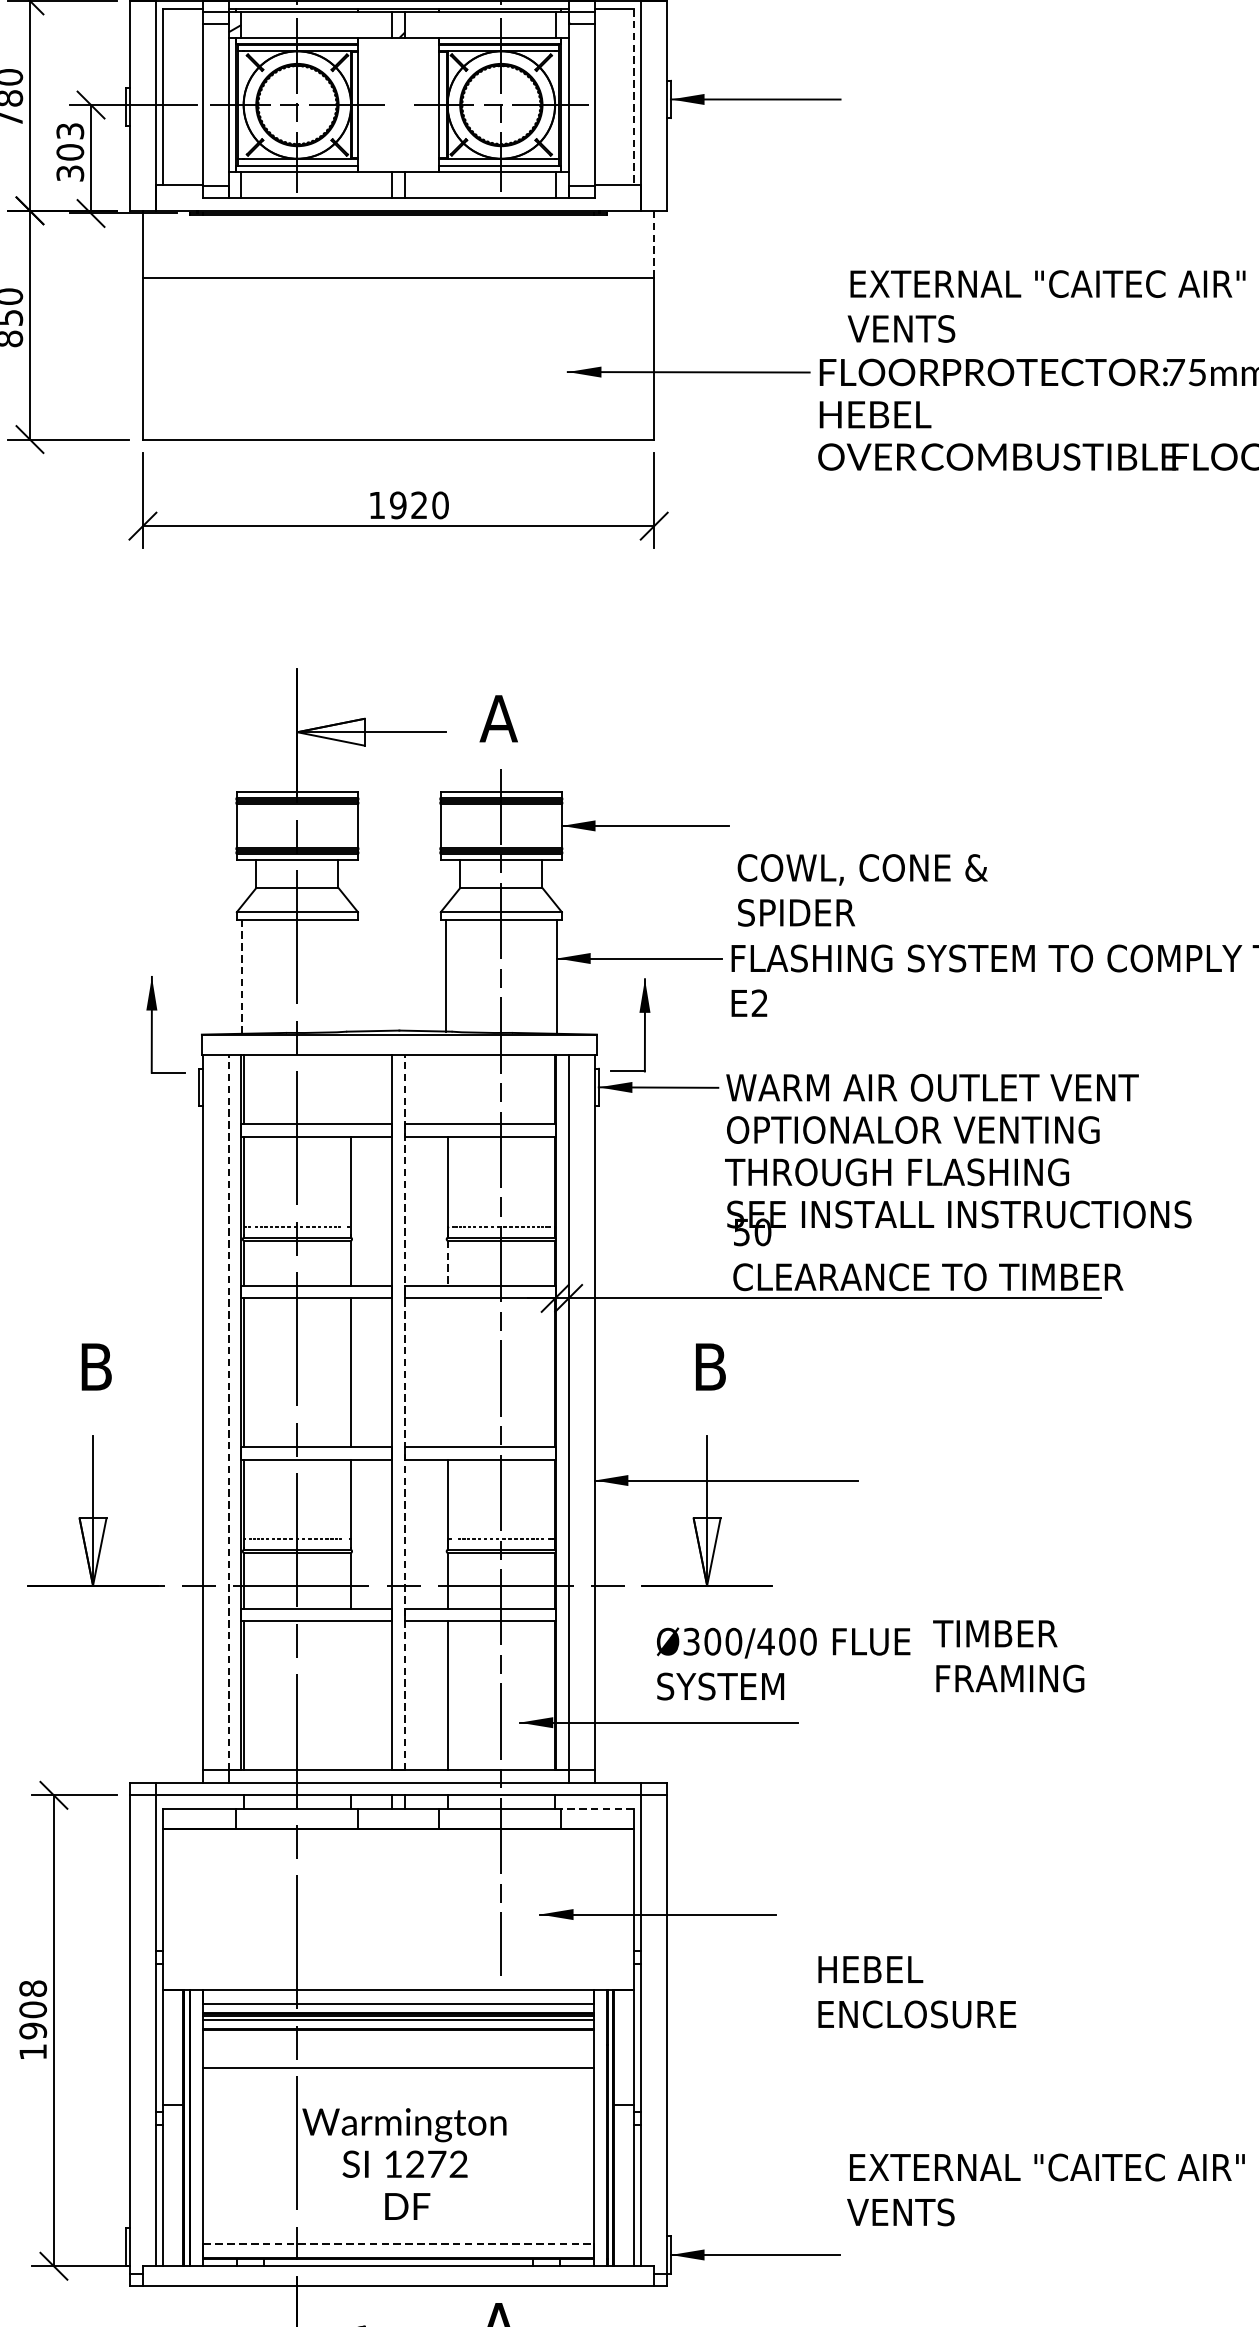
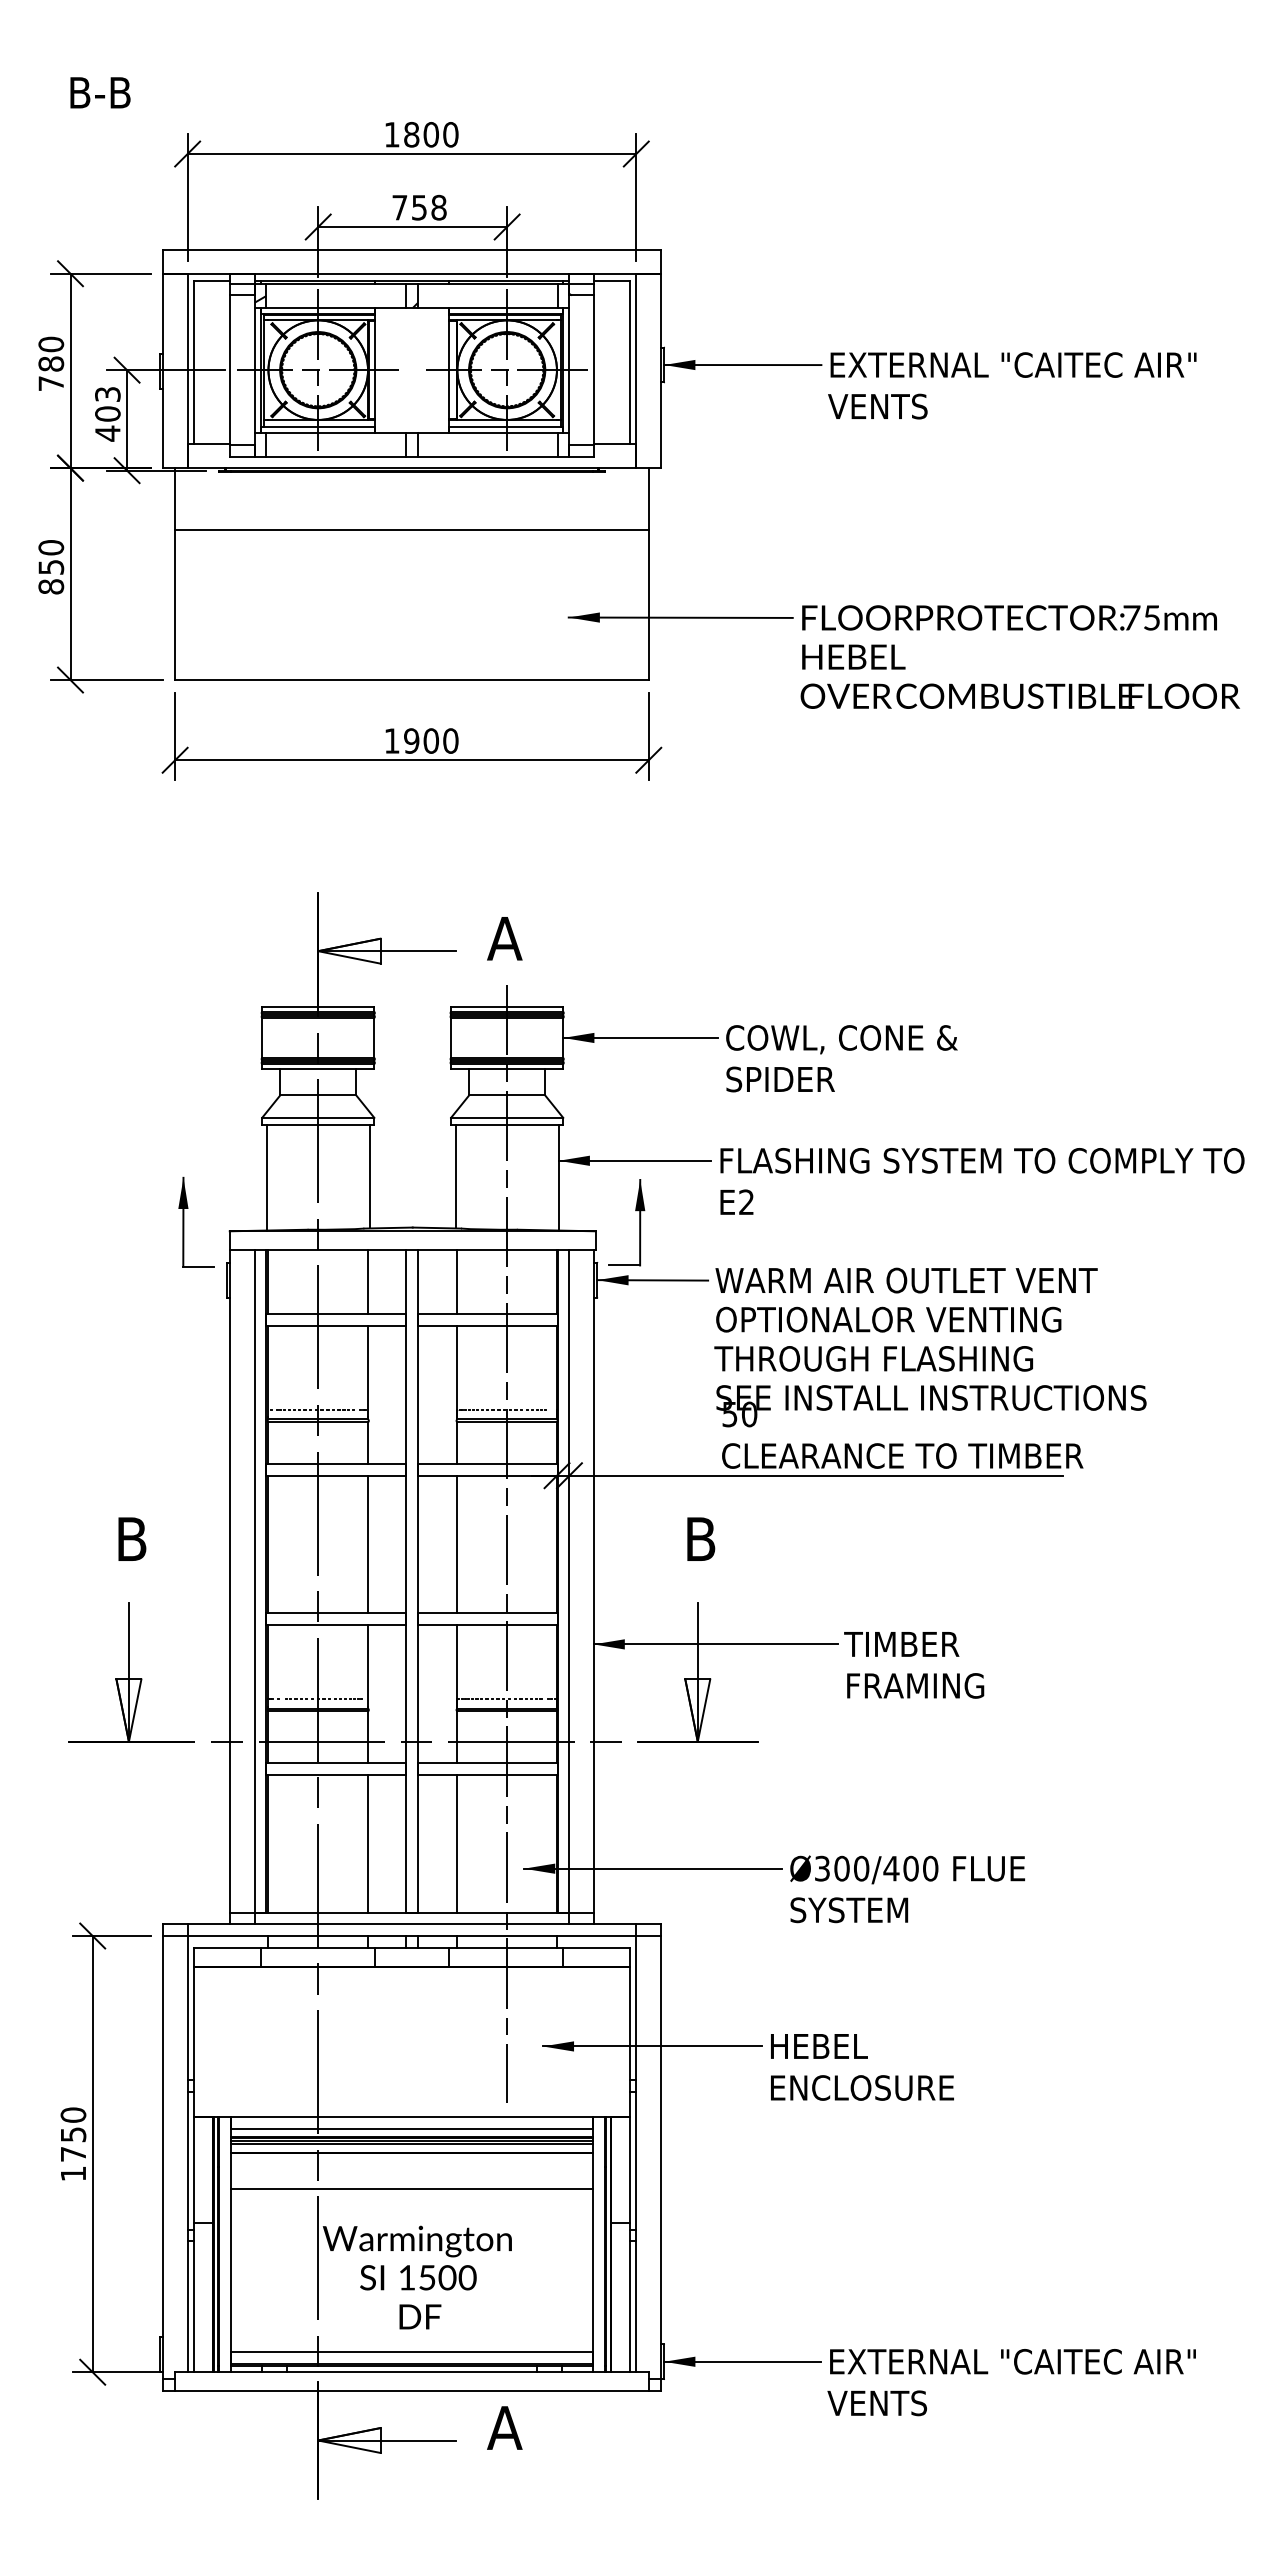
line: (634, 97) -> (630, 363), dashed -> solid
text: (69, 173) -> (107, 433), 303 -> 403
line: (653, 244) -> (648, 499), dashed -> solid
text: (1046, 306) -> (1012, 385), moved
text: (418, 504) -> (430, 740), 1920 -> 1900
text: (862, 890) -> (841, 1058), moved
line: (352, 975) -> (369, 1176), added
line: (241, 976) -> (266, 1177), dashed -> solid
line: (351, 1089) -> (368, 1282), added
line: (447, 1089) -> (457, 1282), added
line: (447, 1263) -> (457, 1443), dashed -> solid
line: (447, 1372) -> (457, 1544), added
line: (228, 1411) -> (254, 1580), dashed -> solid
line: (404, 1411) -> (417, 1580), dashed -> solid
text: (1009, 1656) -> (914, 1665), moved
text: (783, 1664) -> (907, 1889), moved
line: (351, 1695) -> (368, 1843), added
line: (597, 1808) -> (596, 1948), dashed -> solid
text: (917, 1992) -> (862, 2067), moved
text: (33, 2009) -> (73, 2134), 1908 -> 1750
text: (436, 2163) -> (447, 2277), 1272 -> 1500
text: (1045, 2189) -> (1011, 2382), moved
line: (398, 2243) -> (411, 2351), dashed -> solid

